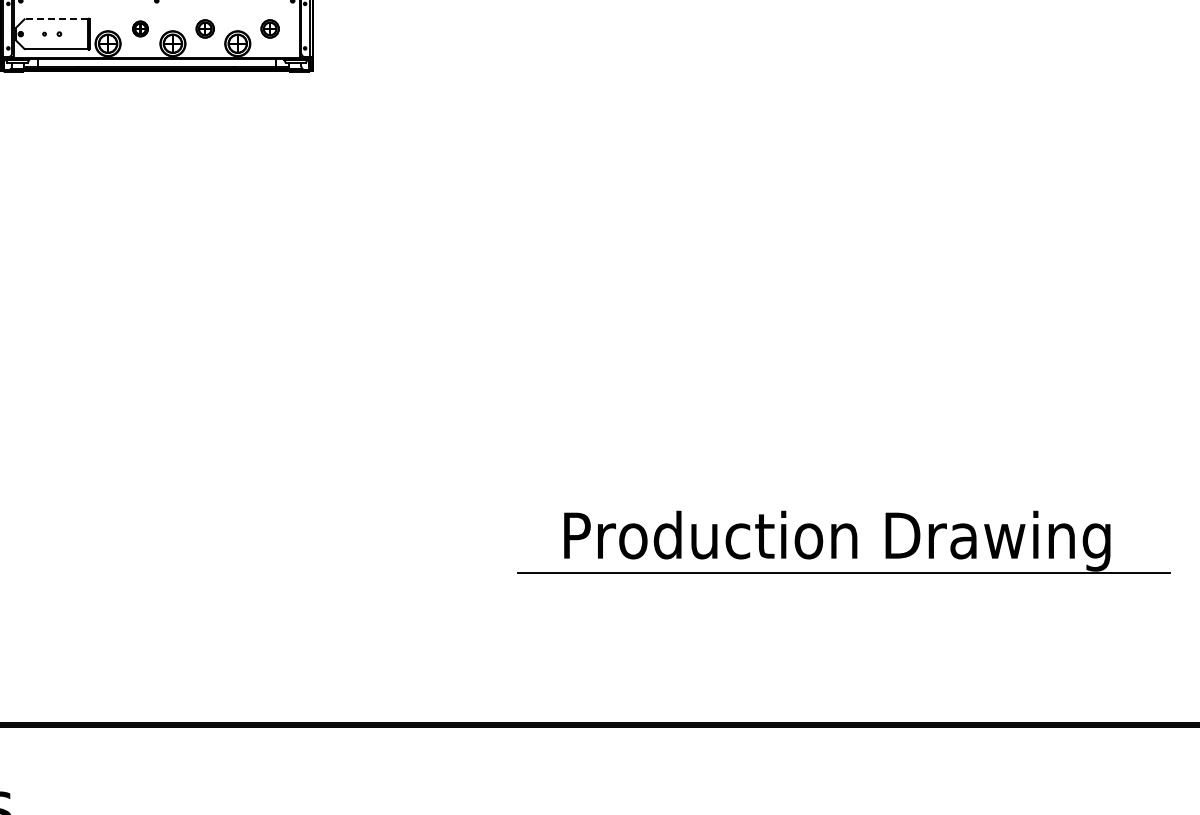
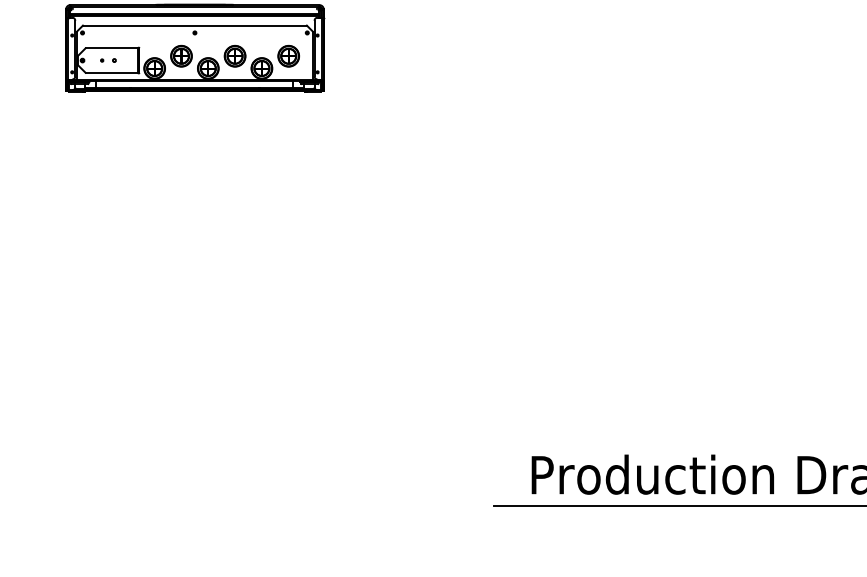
line: (56, 19) -> (112, 48), dashed -> solid
part: (140, 28) -> (181, 55), size x1.67
part: (204, 28) -> (234, 55), size x1.43
part: (269, 28) -> (288, 55), size x1.43

